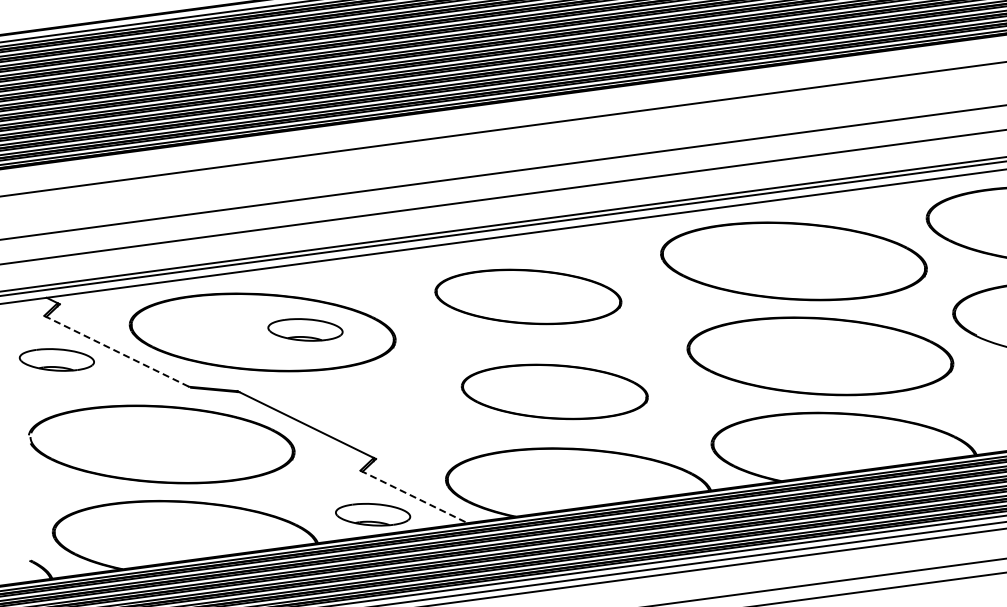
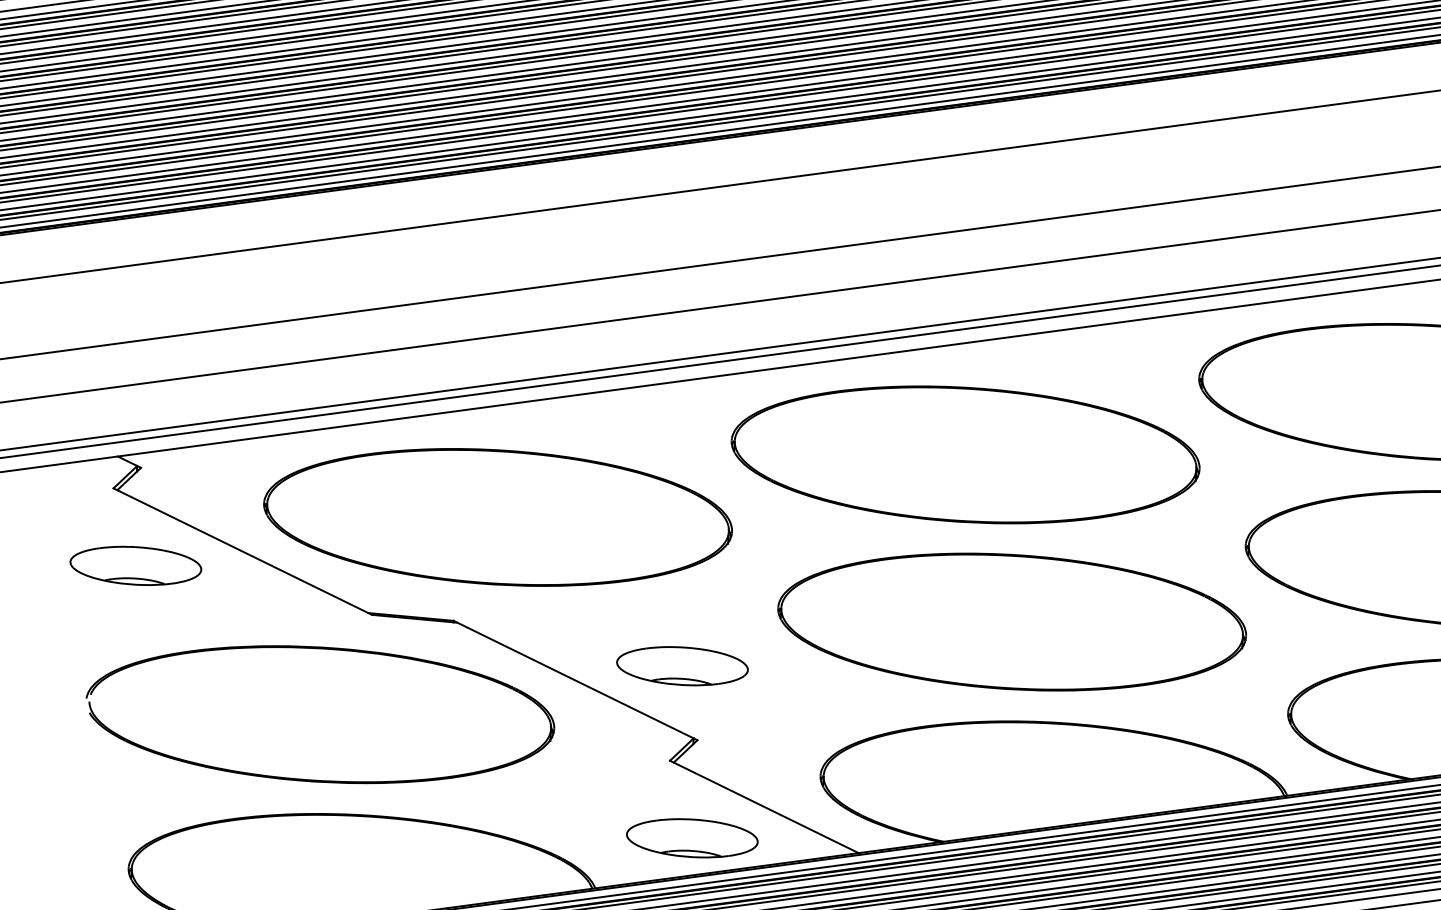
part: (528, 296) -> (965, 454), size x1.43
part: (305, 329) -> (682, 665), moved
line: (117, 351) -> (242, 550), dashed -> solid
part: (554, 391) -> (1011, 621), size x1.43
line: (414, 496) -> (765, 806), dashed -> solid

